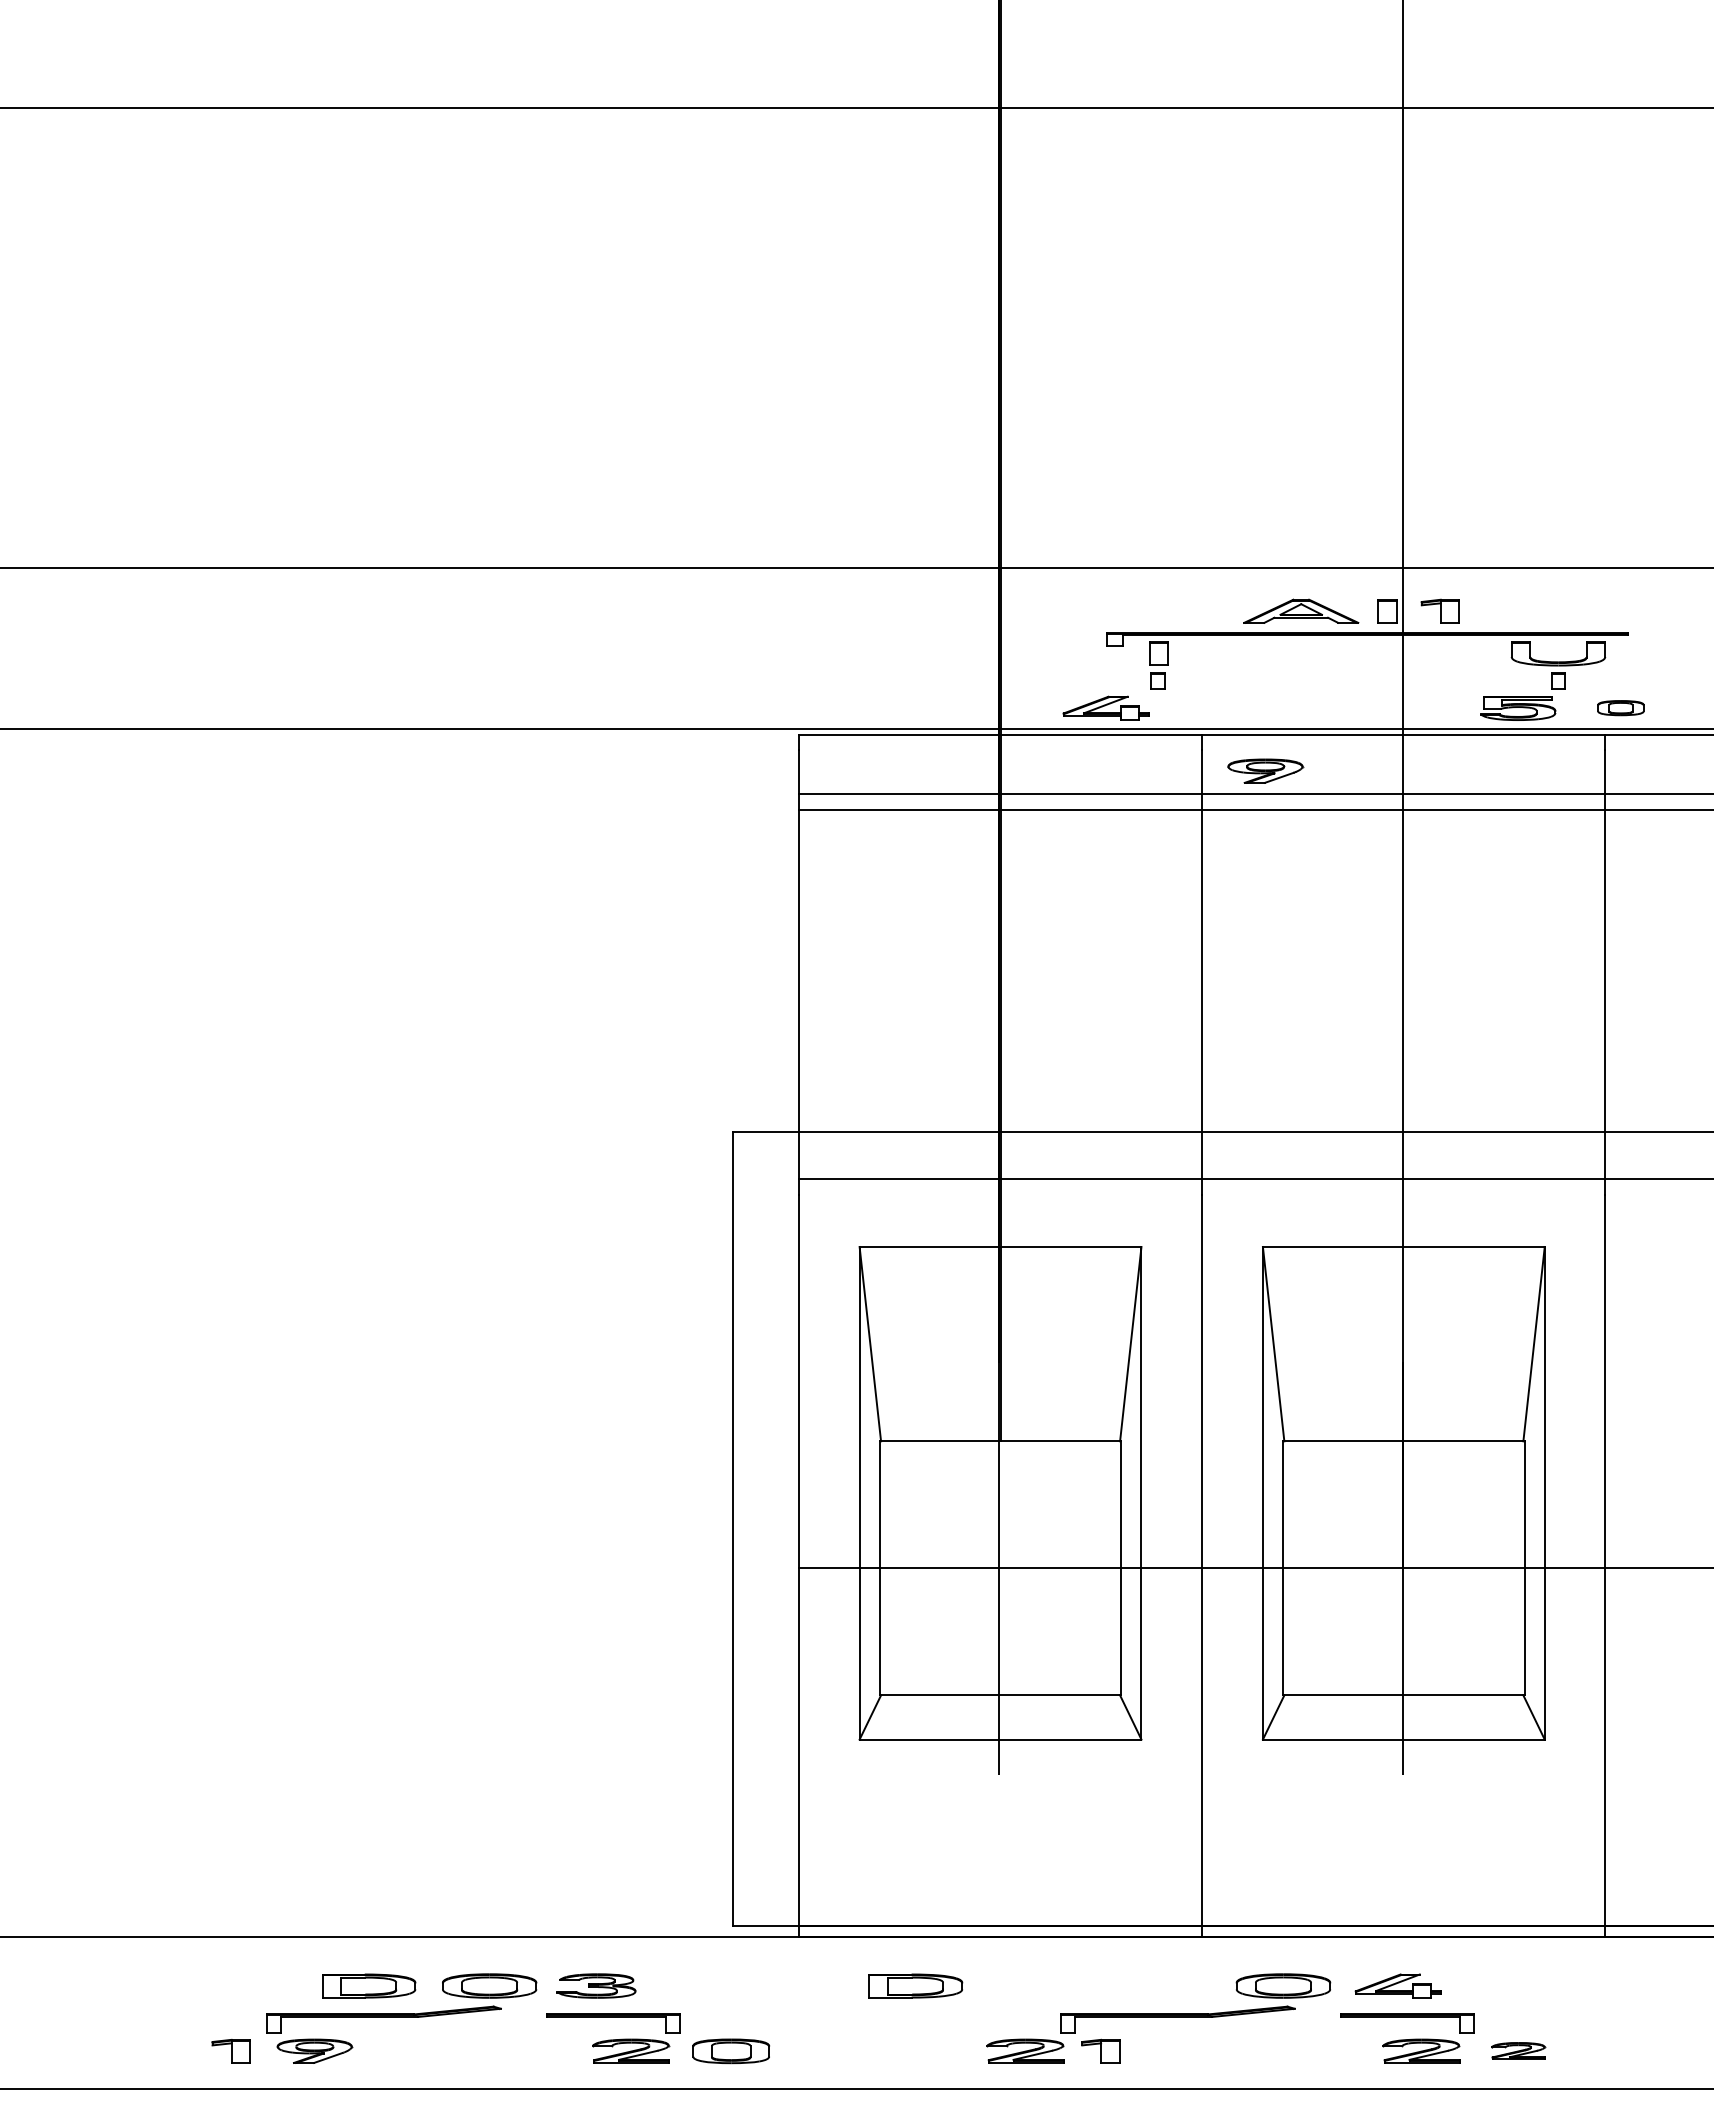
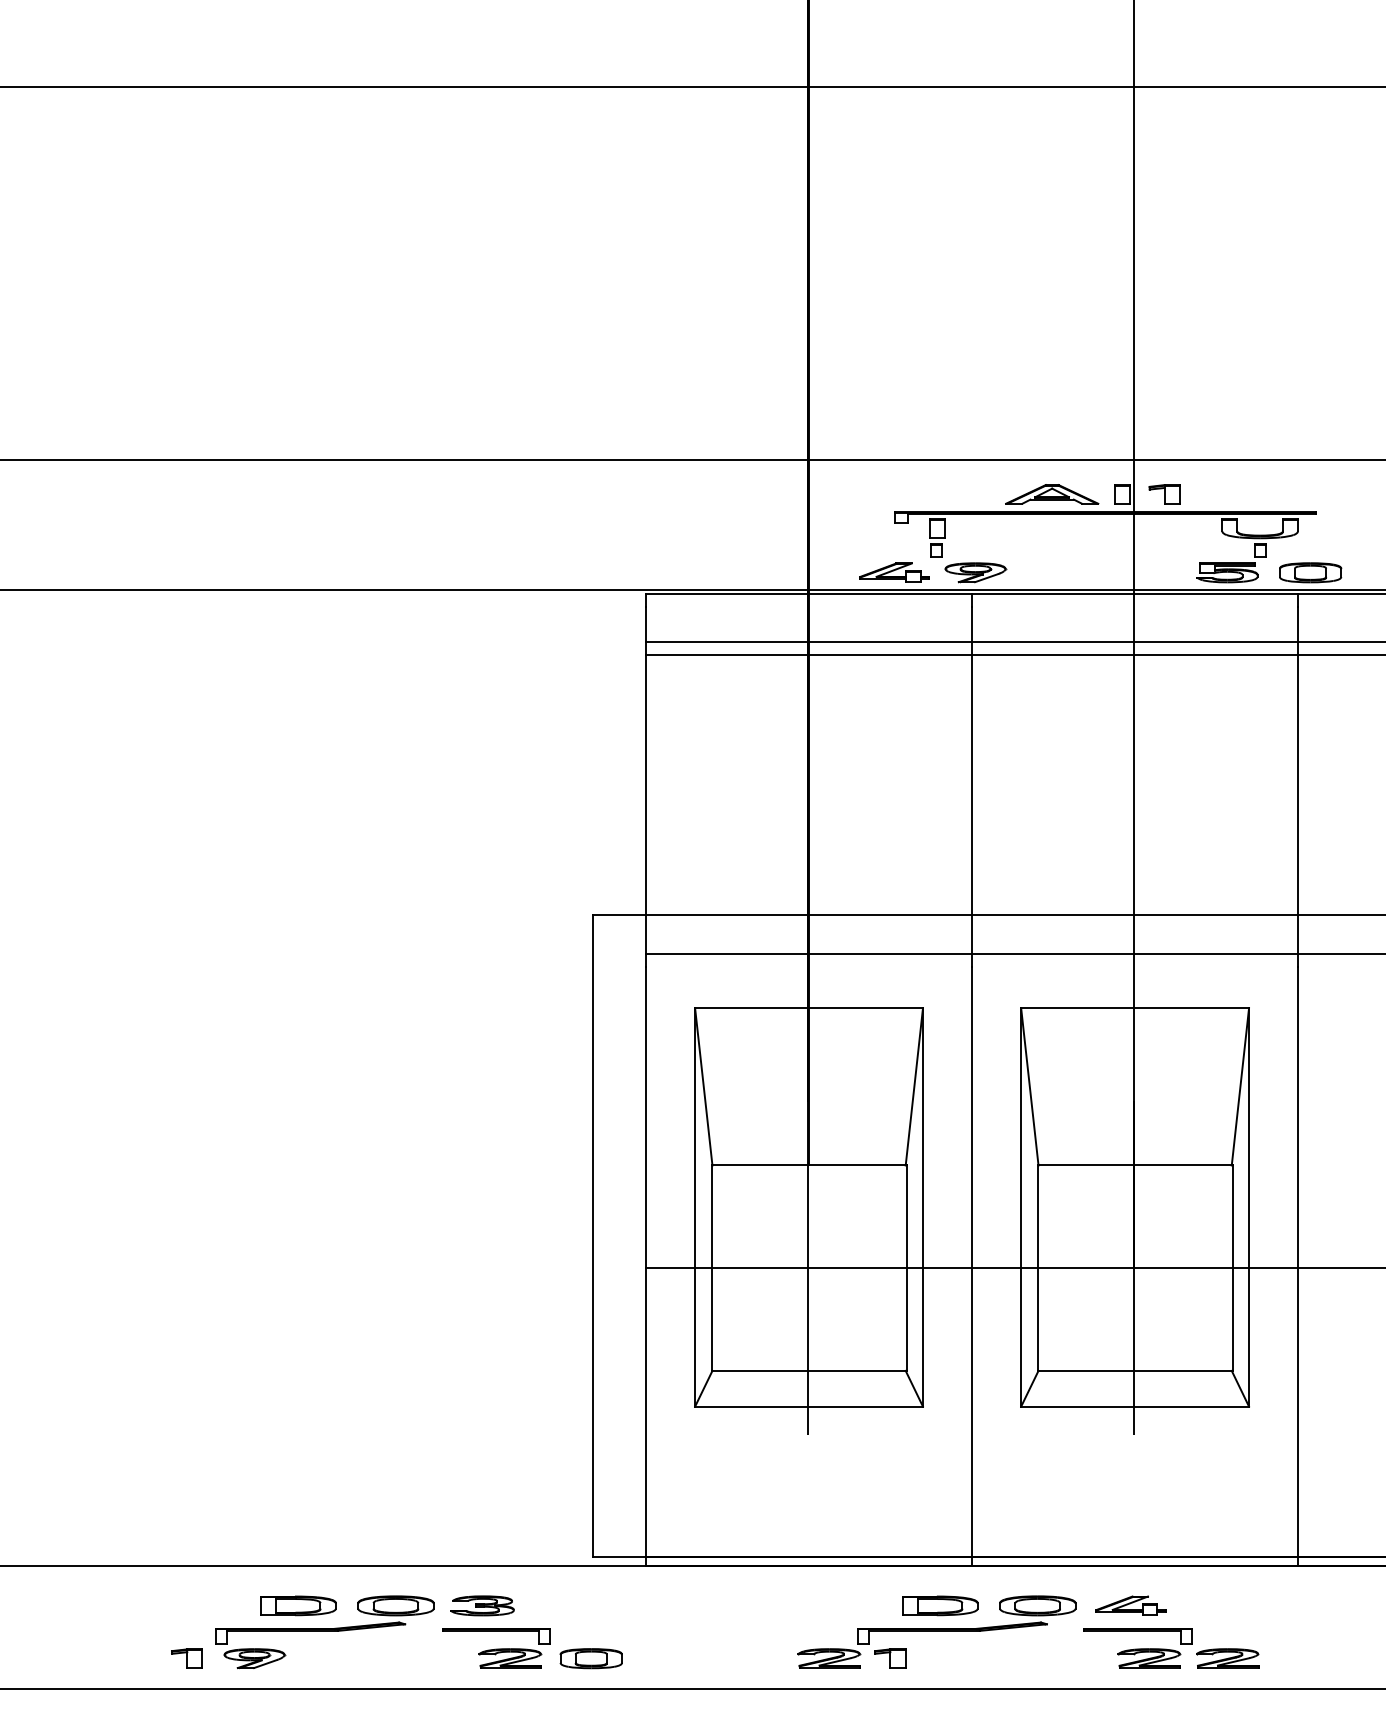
part: (1620, 707) -> (1310, 572), size x1.67
part: (1265, 770) -> (975, 572), moved
part: (915, 1985) -> (939, 1605), moved
part: (1518, 2050) -> (1227, 1657), size x1.43

